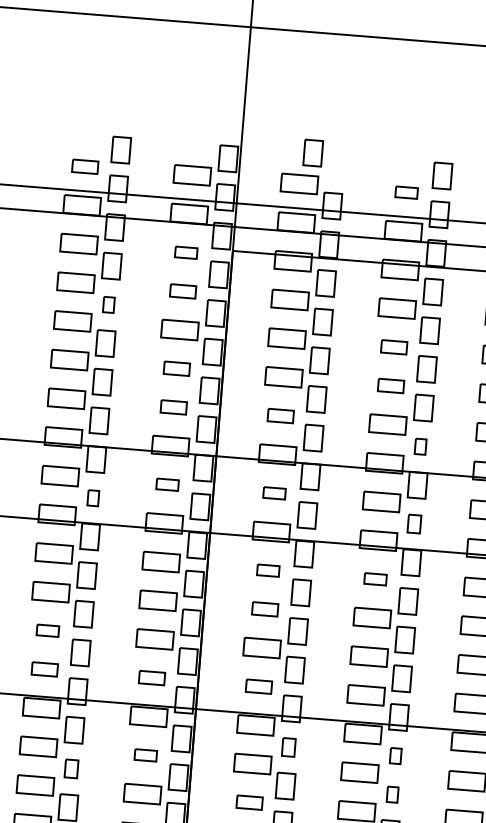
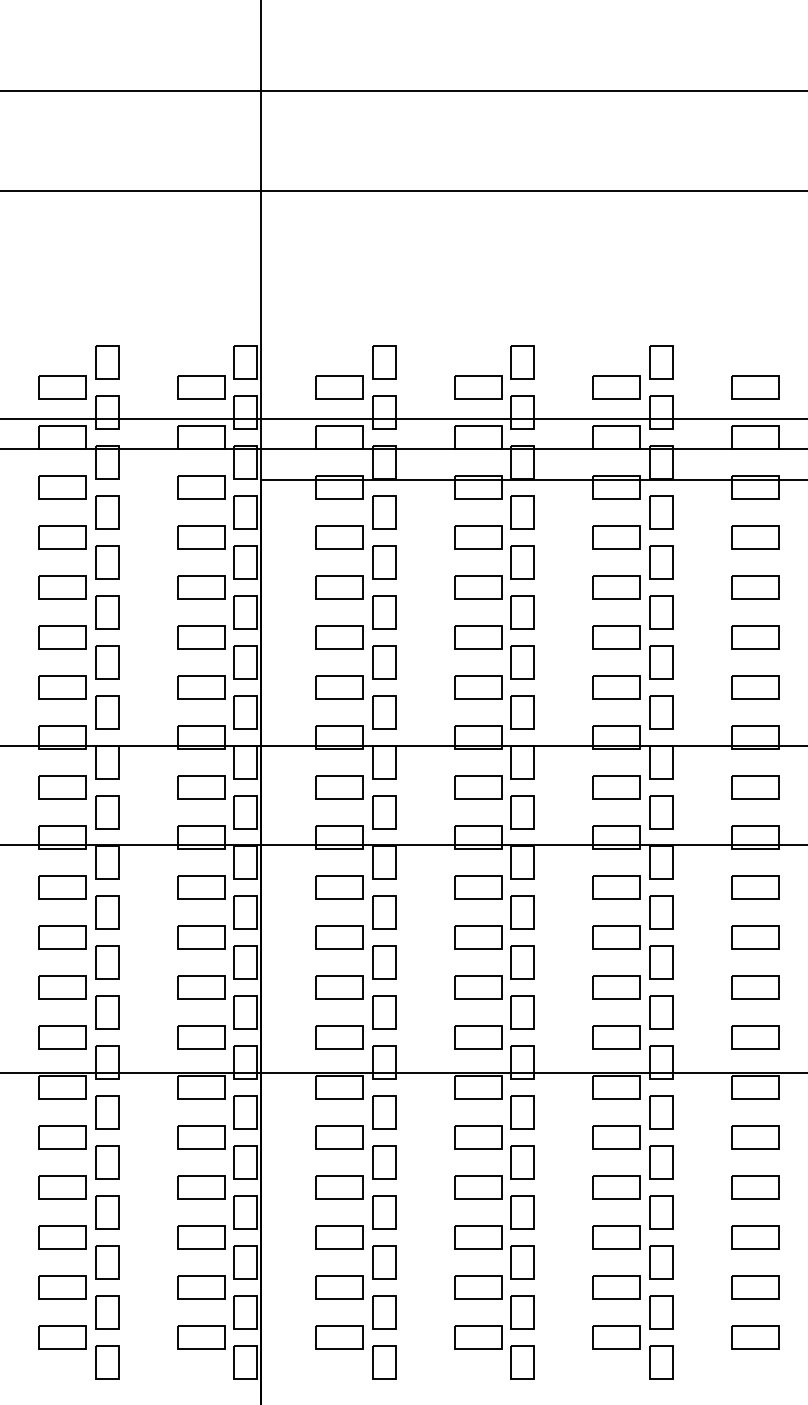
part: (313, 153) -> (384, 362), moved
part: (85, 167) -> (62, 387), size x1.43
part: (406, 192) -> (478, 387), size x1.67
part: (186, 252) -> (201, 487), size x1.67
part: (183, 291) -> (201, 537), size x1.43
part: (109, 305) -> (107, 562), size x1.67
part: (394, 347) -> (478, 587), size x1.43
part: (177, 368) -> (201, 637), size x1.43
part: (391, 386) -> (478, 637), size x1.43
part: (173, 407) -> (201, 687), size x1.43
part: (280, 416) -> (339, 687), size x1.43
part: (420, 446) -> (522, 712), size x1.67
part: (167, 484) -> (201, 787), size x1.67
part: (274, 493) -> (339, 787), size x1.67
part: (93, 498) -> (107, 812), size x1.67
part: (414, 524) -> (522, 812), size x1.43
part: (268, 570) -> (339, 887), size x1.67
part: (375, 579) -> (478, 887), size x1.67
part: (265, 609) -> (339, 937), size x1.43
part: (47, 630) -> (62, 987), size x1.67
part: (44, 669) -> (62, 1037), size x1.43
part: (152, 678) -> (201, 1037), size x1.43
part: (258, 686) -> (339, 1037), size x1.43
part: (289, 747) -> (384, 1112), size x1.43
part: (146, 755) -> (201, 1137), size x1.67
part: (395, 755) -> (522, 1112), size x1.67
part: (71, 768) -> (107, 1162), size x1.43
part: (392, 794) -> (522, 1162), size x1.67
part: (249, 802) -> (339, 1187), size x1.43

